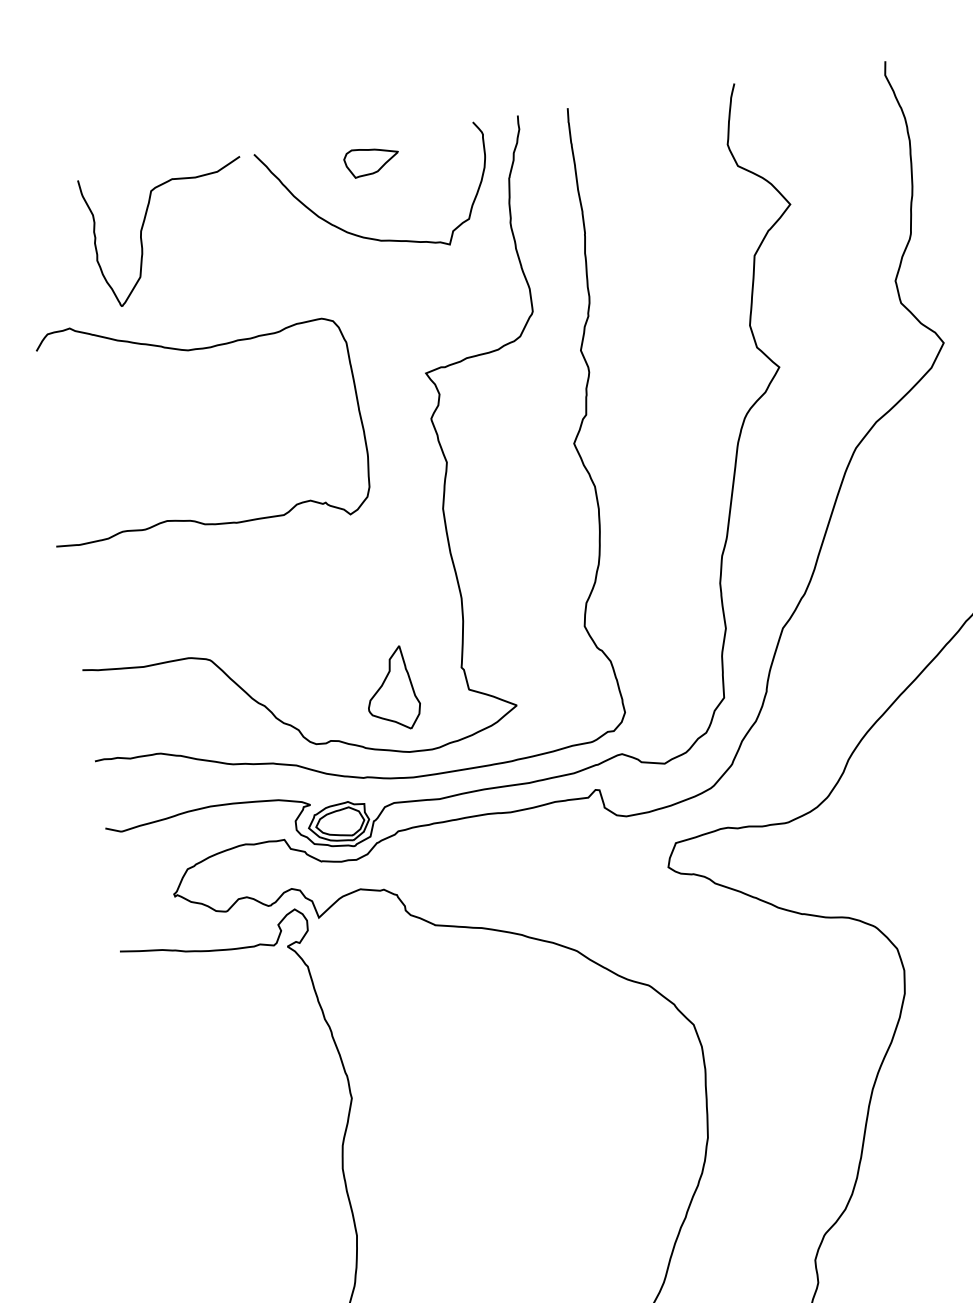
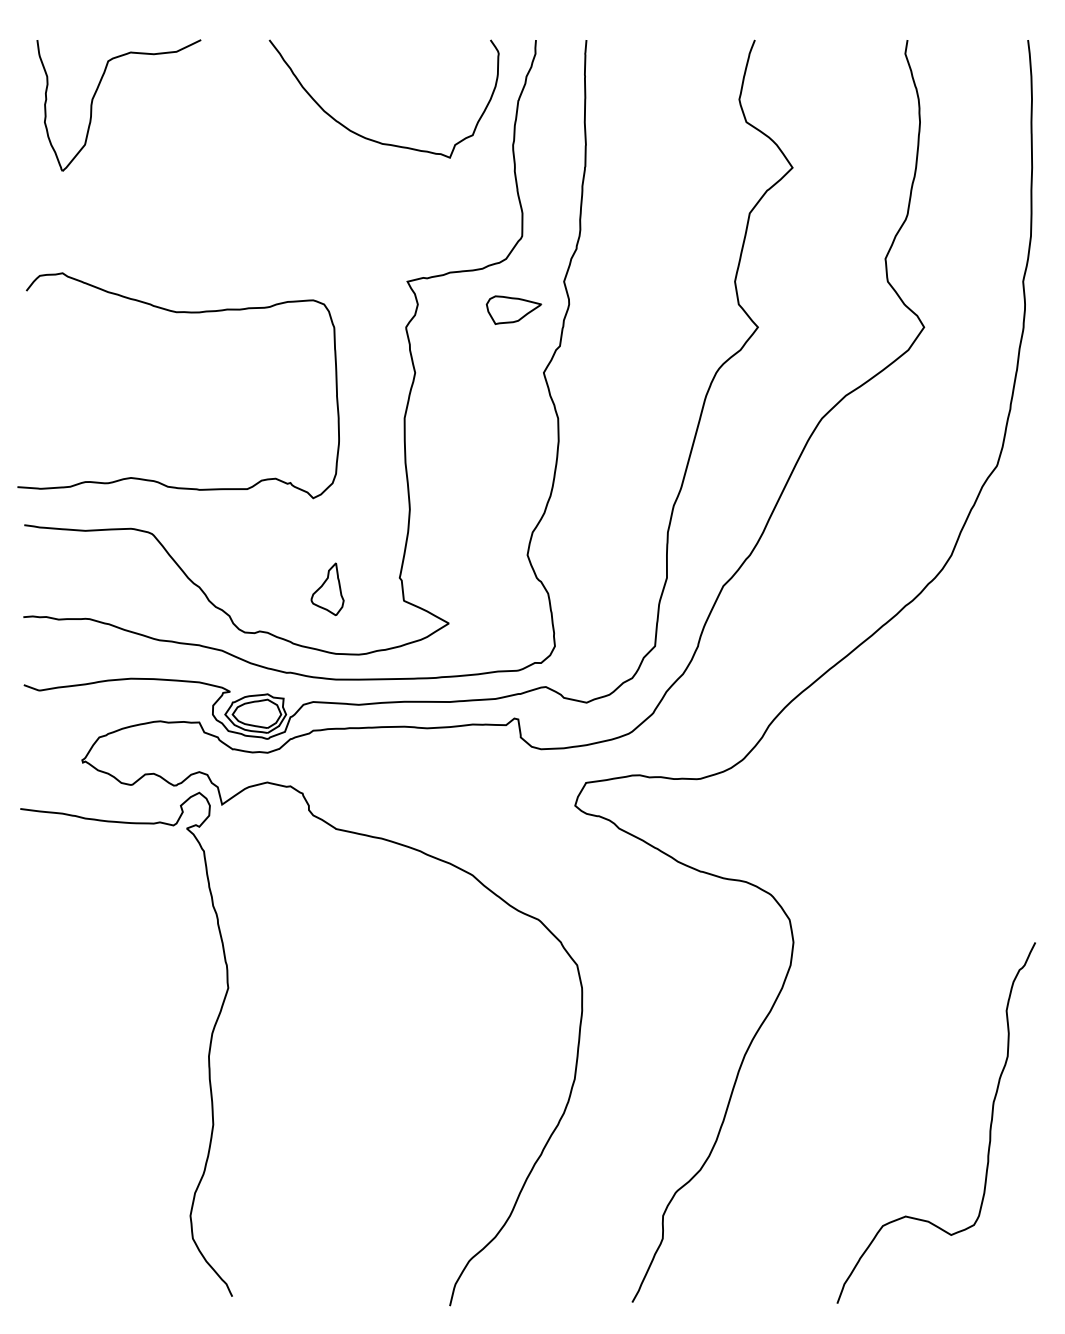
part: (371, 160) -> (513, 309), moved
part: (144, 224) -> (96, 93), moved
curve: (190, 351) -> (178, 313), moved
part: (391, 689) -> (327, 589), size x0.62

